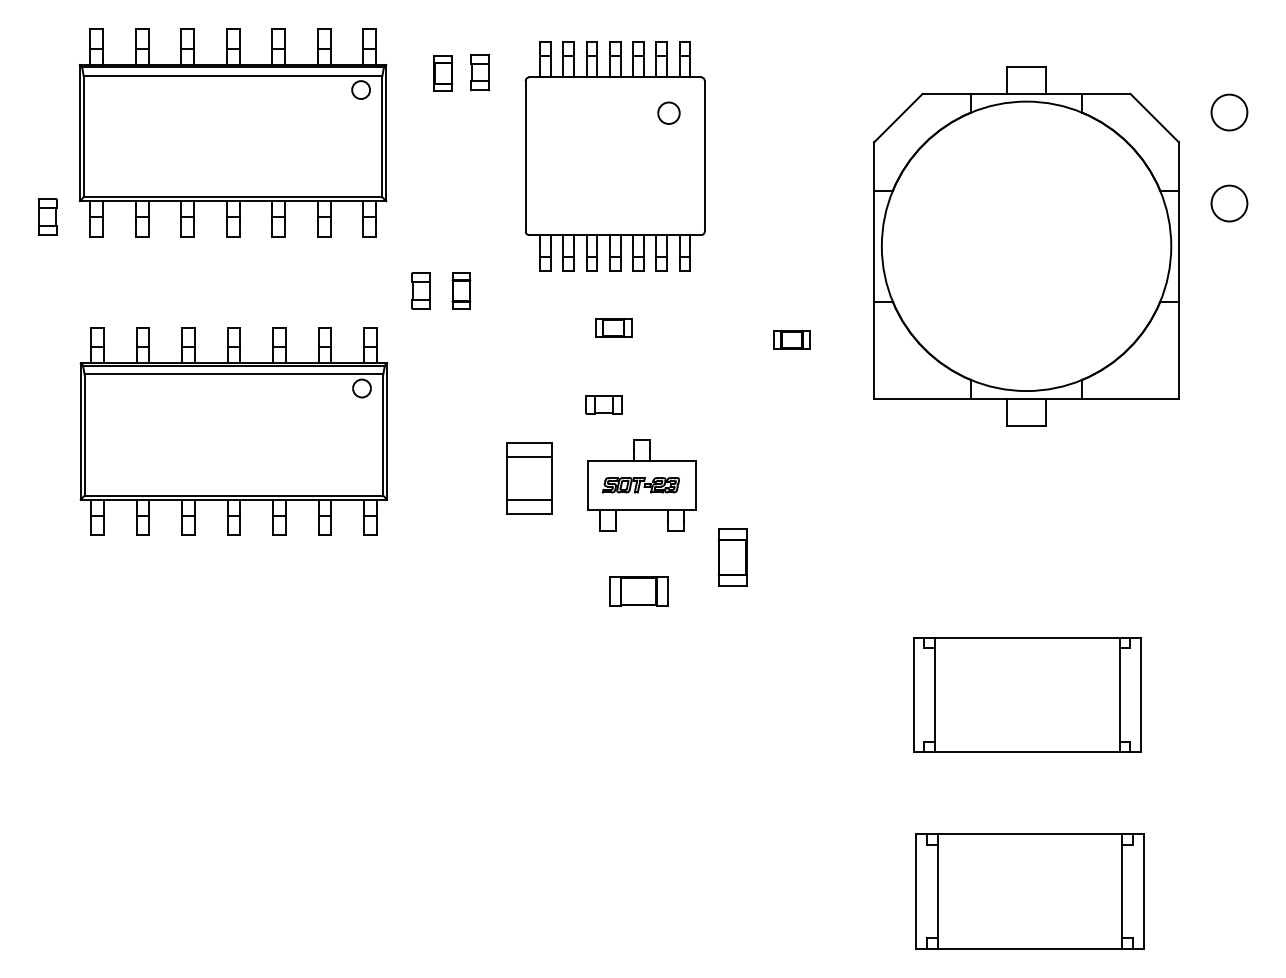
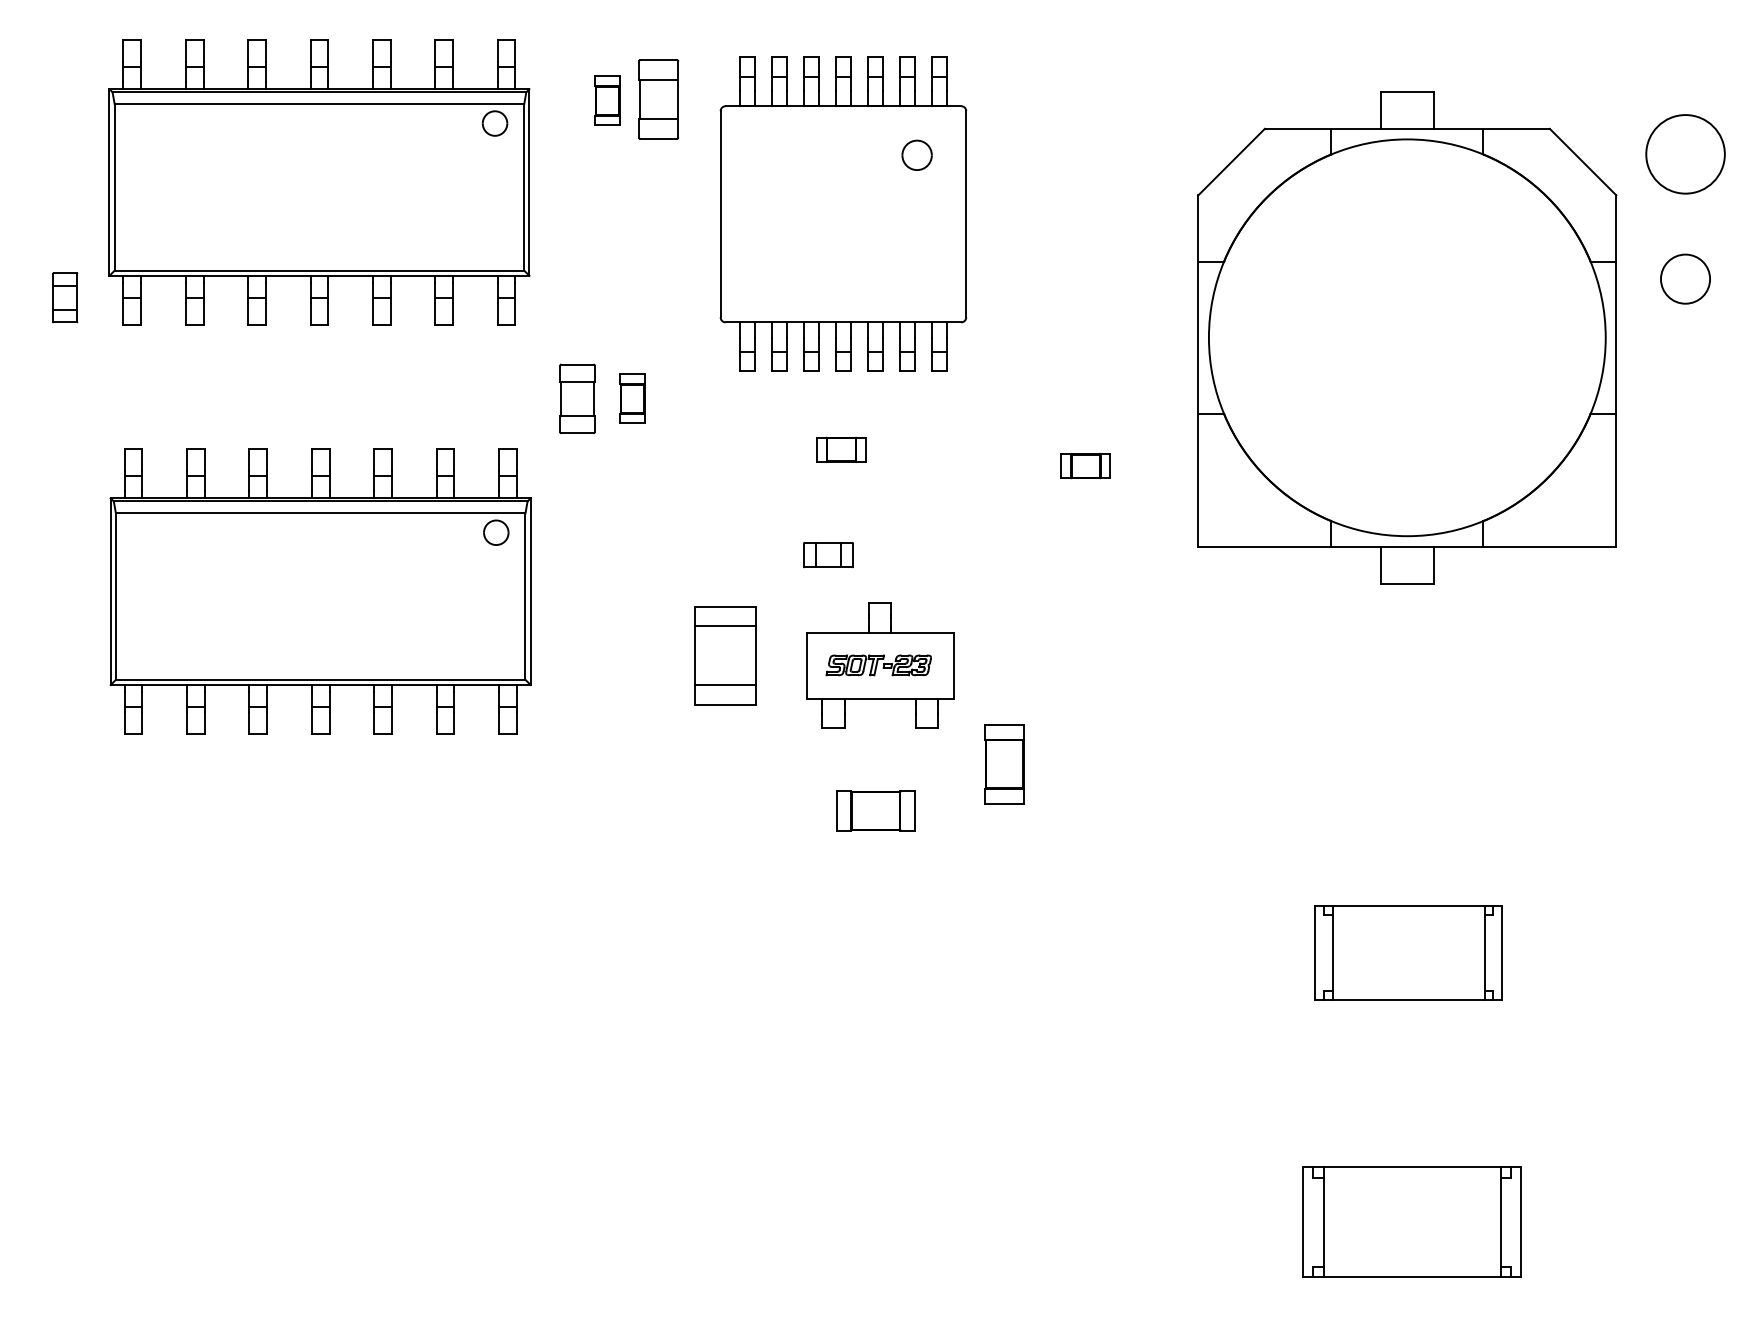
part: (480, 72) -> (658, 99), size x1.6
circle: (1229, 112) -> (1685, 154), size x1.6
part: (421, 290) -> (577, 398), size x1.4
part: (1027, 694) -> (1408, 952), size x0.6
part: (1029, 891) -> (1411, 1222), size x0.7

